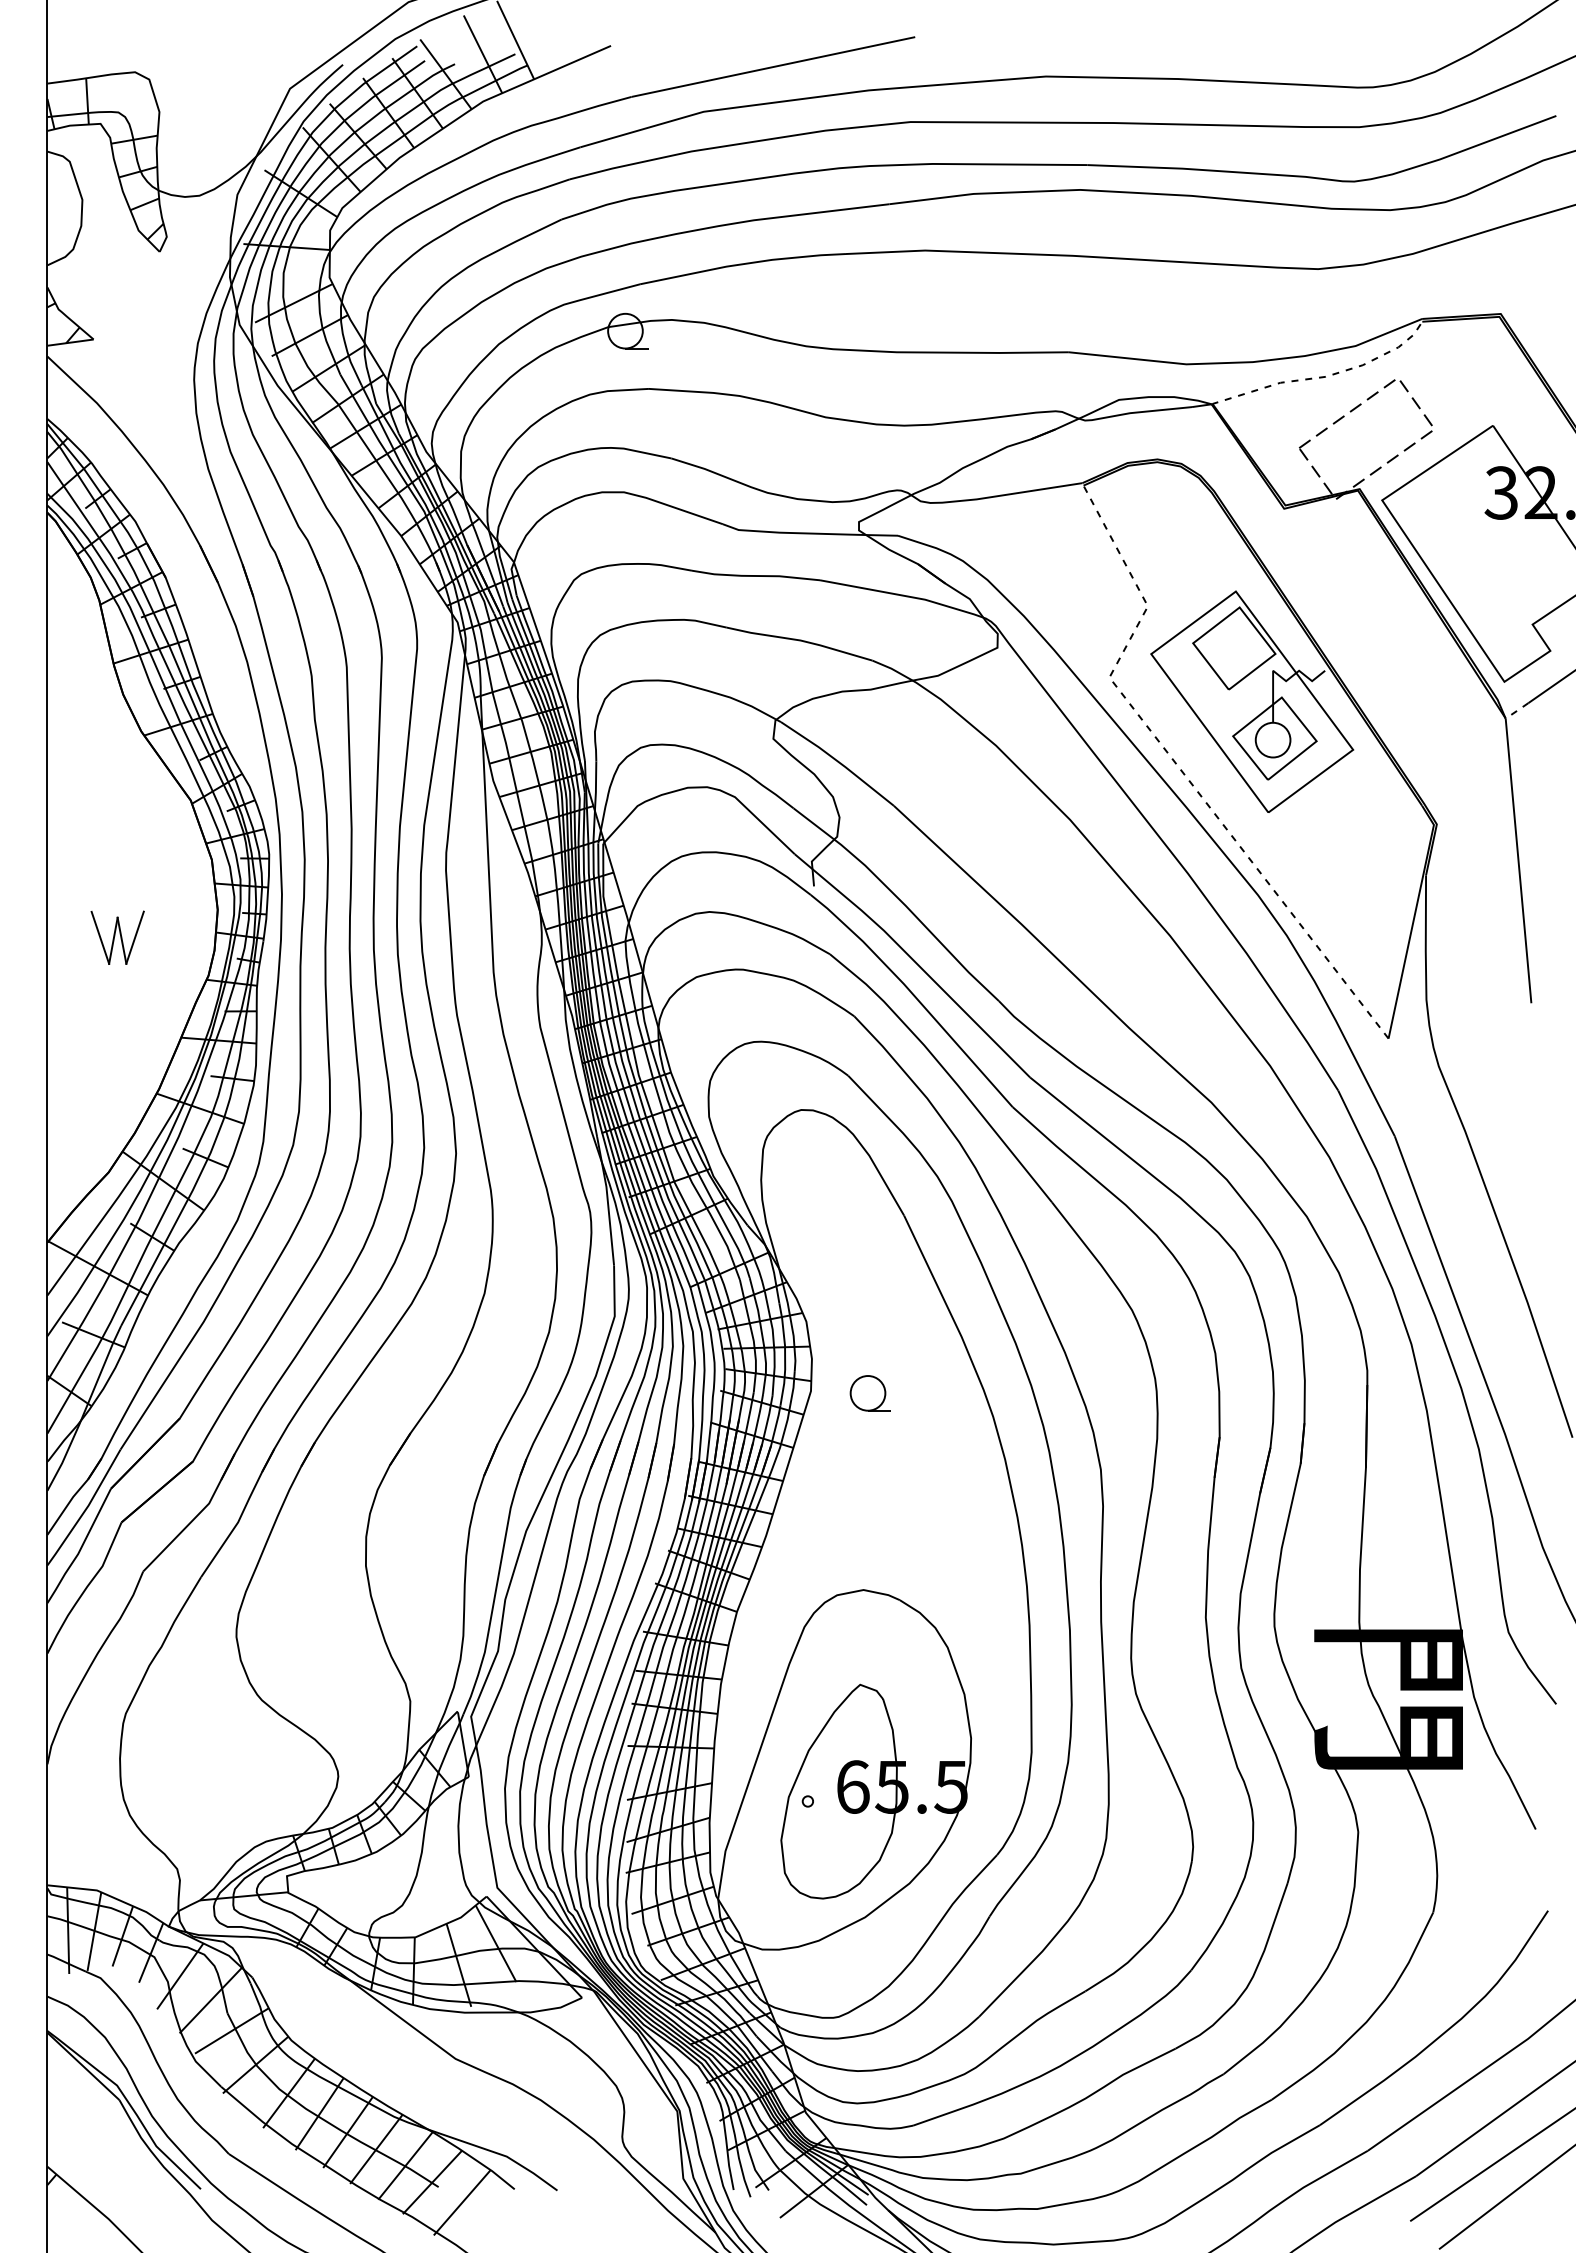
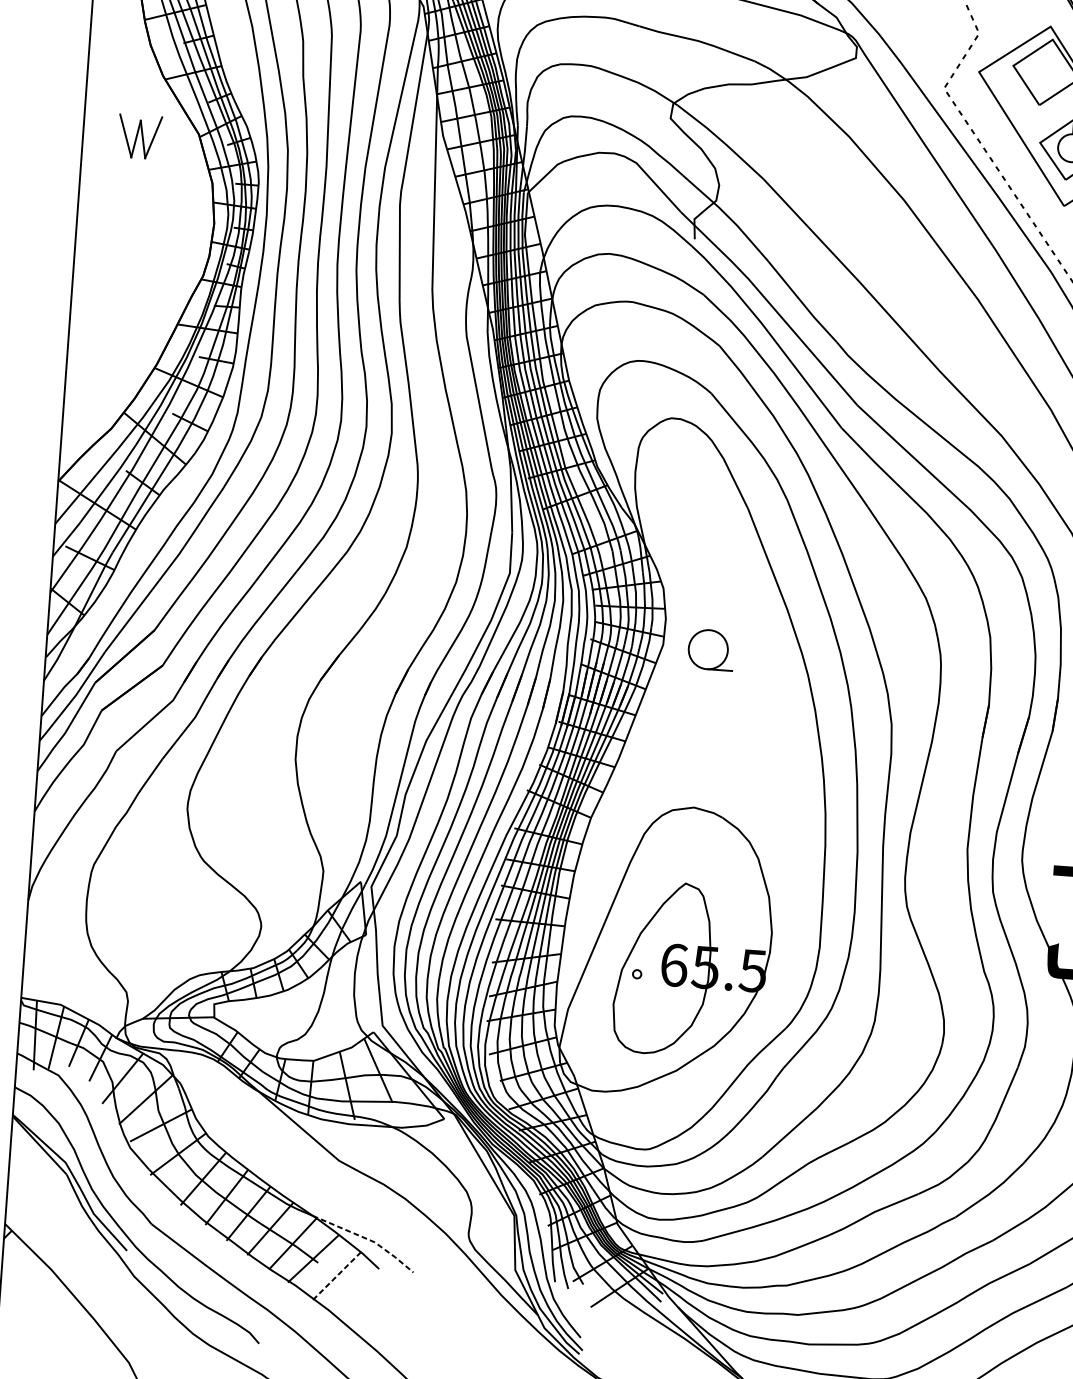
part: (117, 937) -> (139, 136), moved
part: (869, 1393) -> (710, 649), size x1.4
line: (497, 2153) -> (367, 1239), solid -> dashed
line: (461, 2203) -> (335, 1277), solid -> dashed

